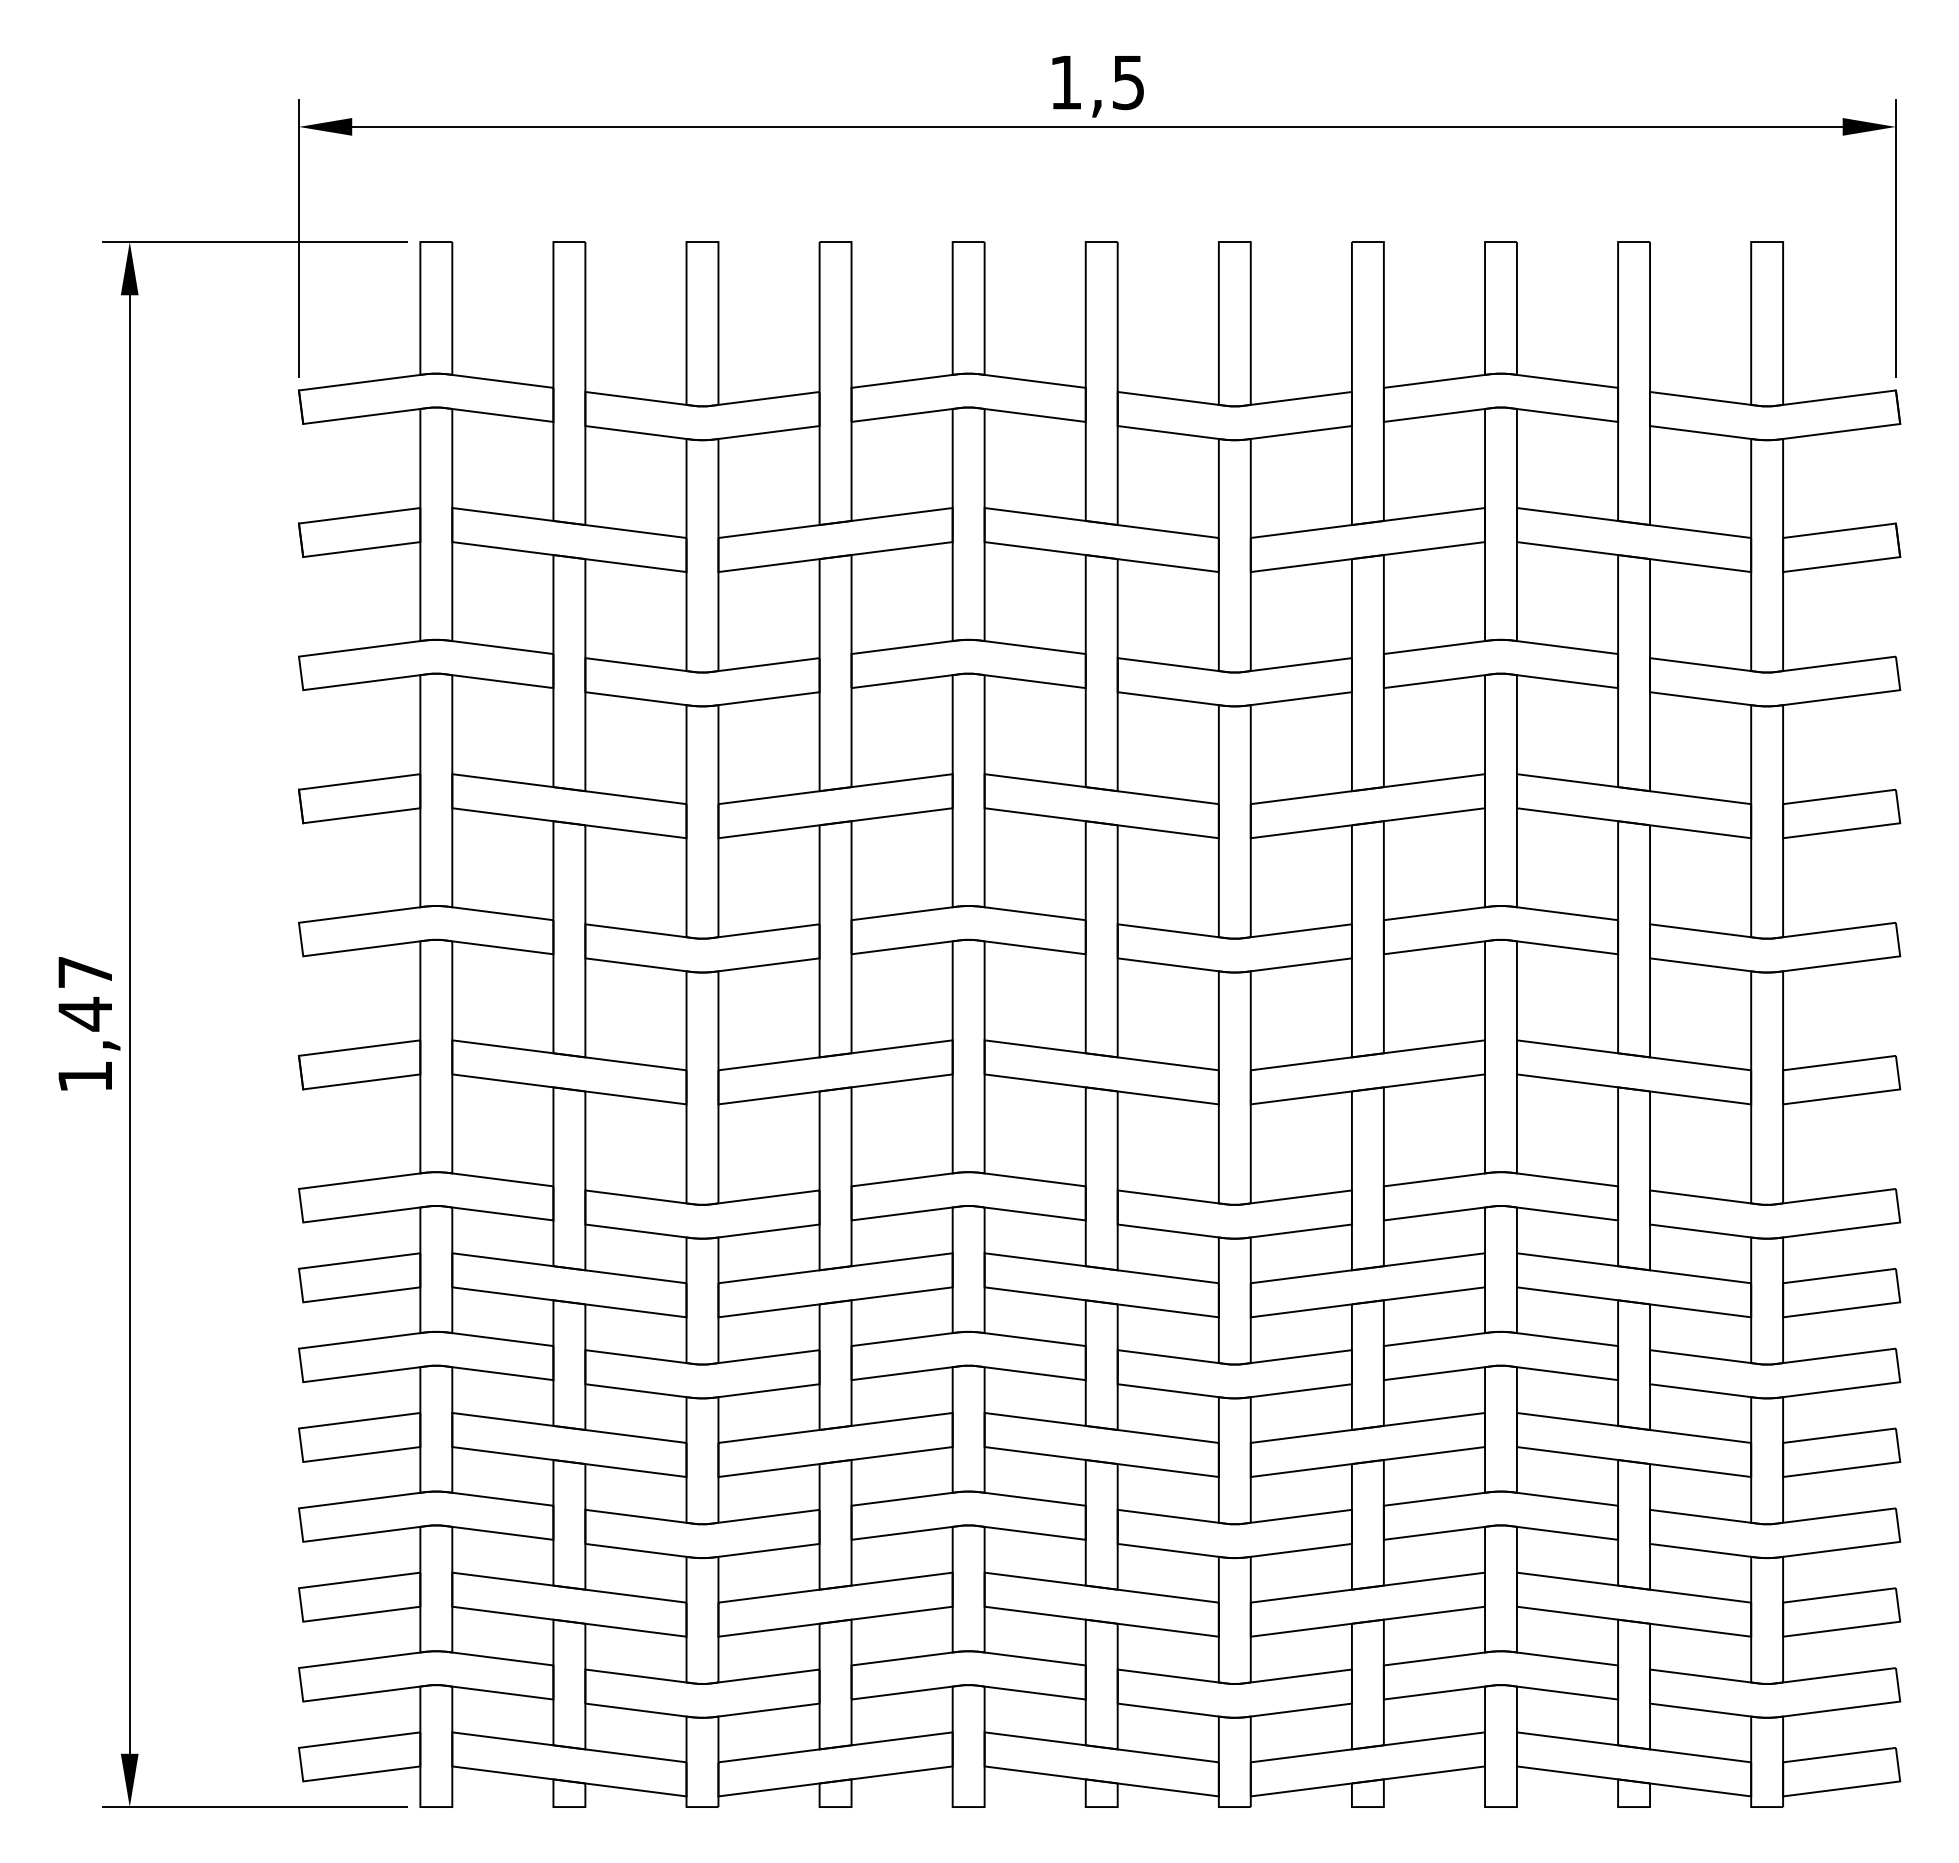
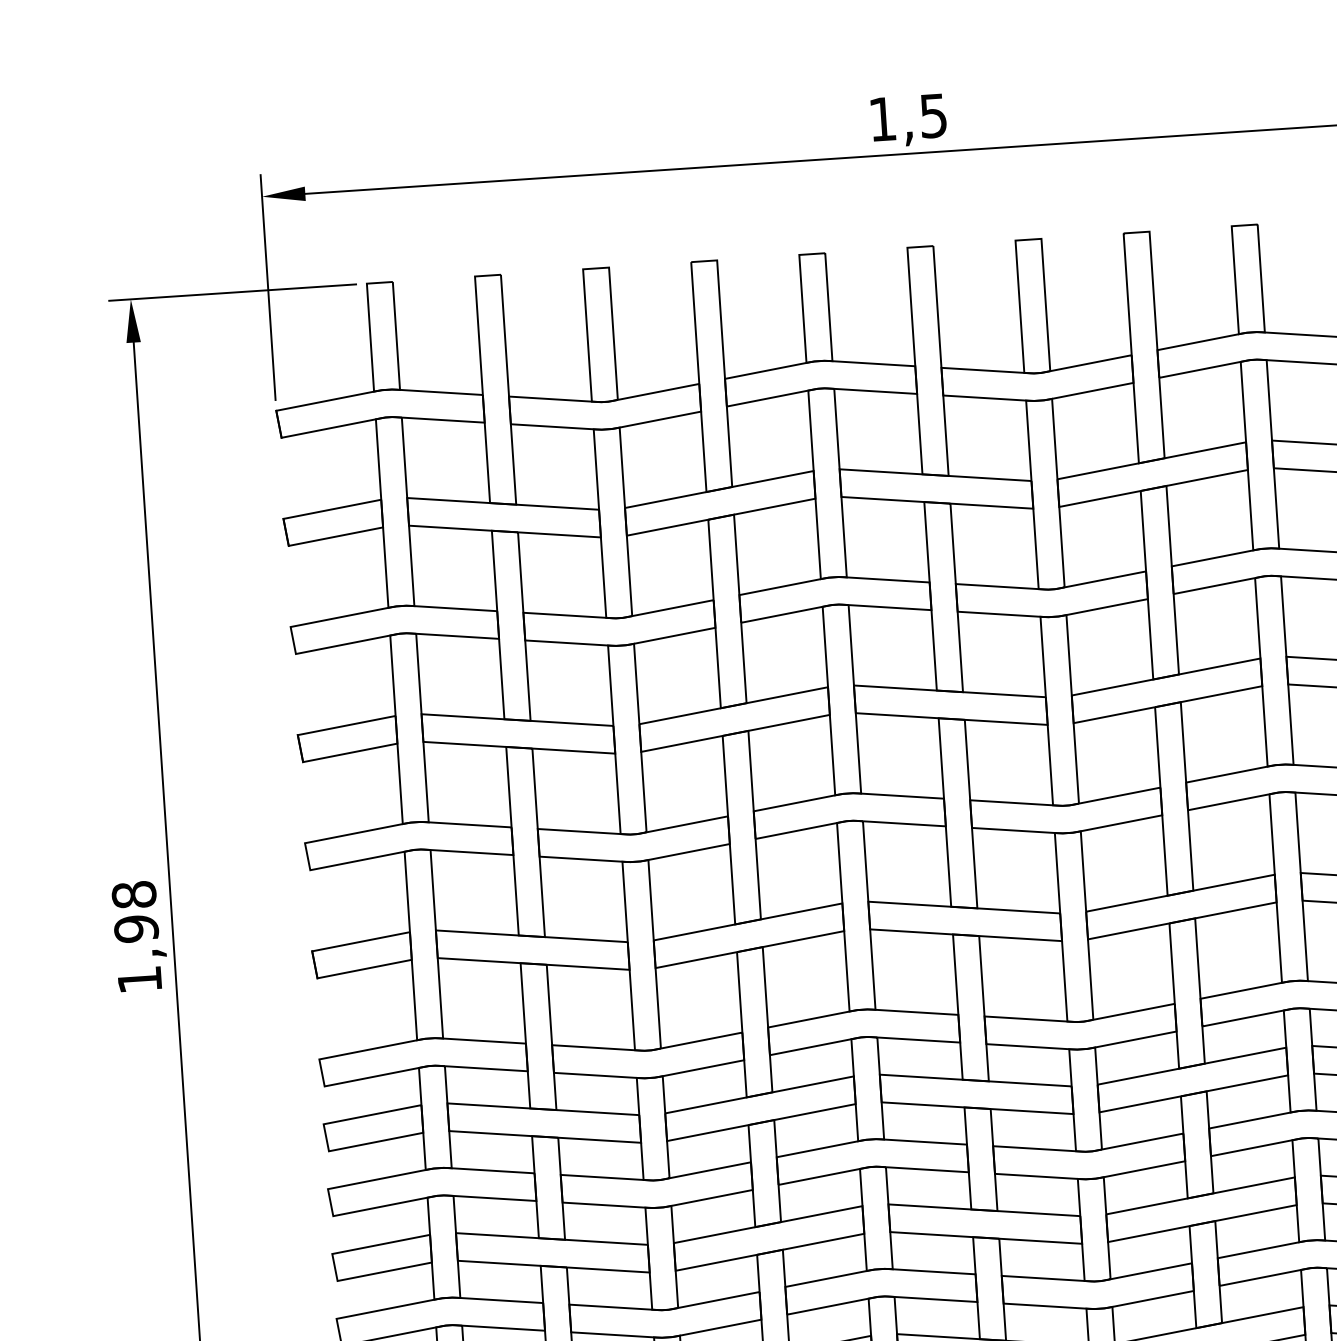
text: (84, 993) -> (134, 912), 1,47 -> 1,98

